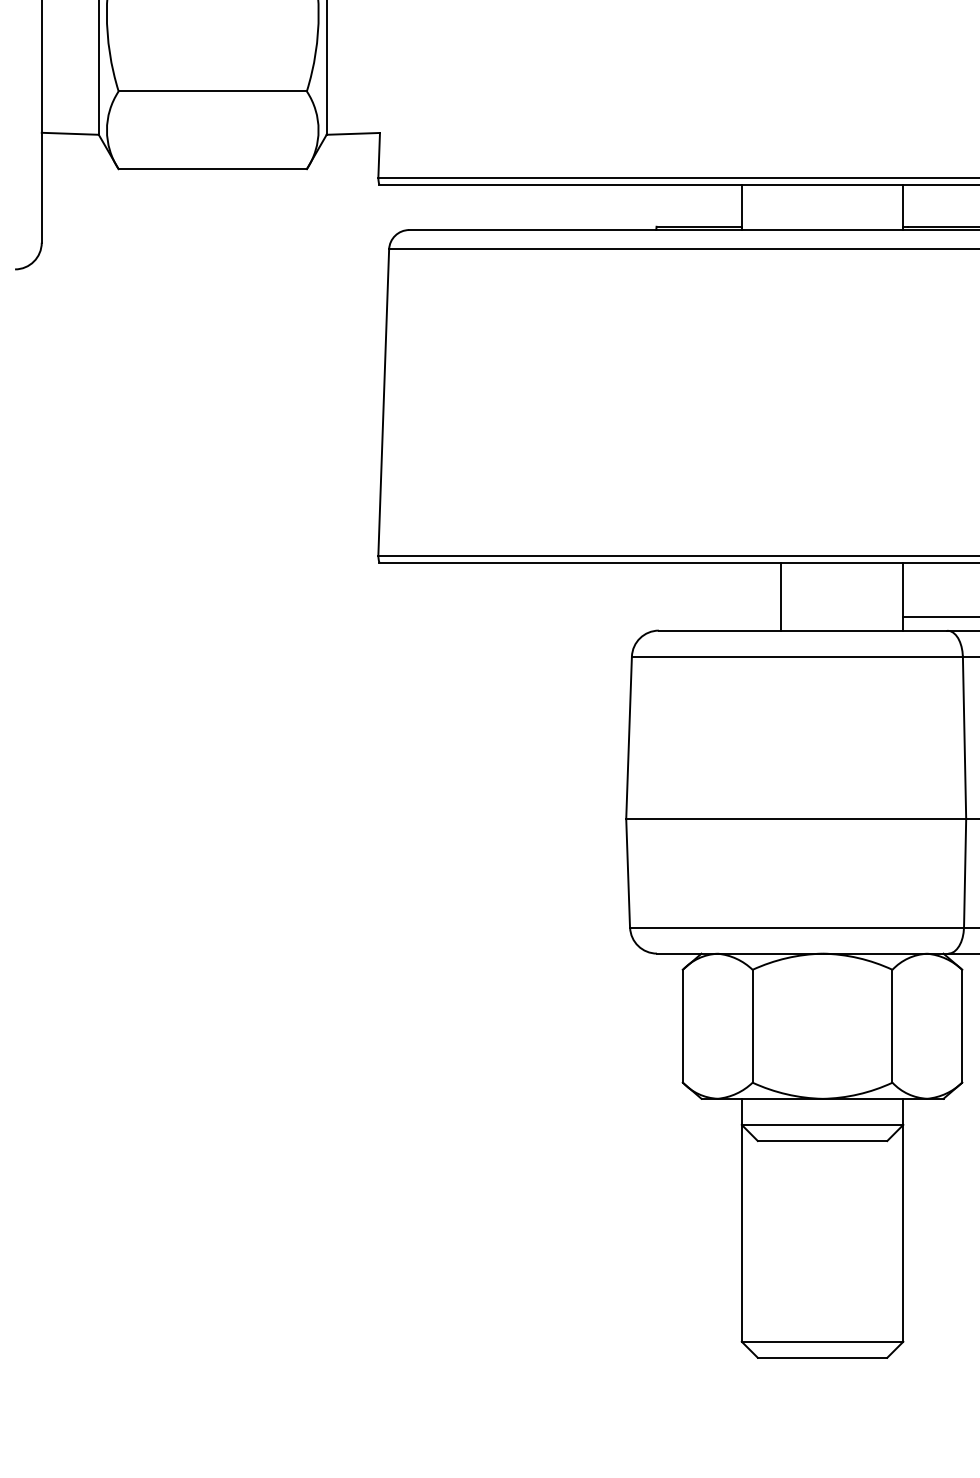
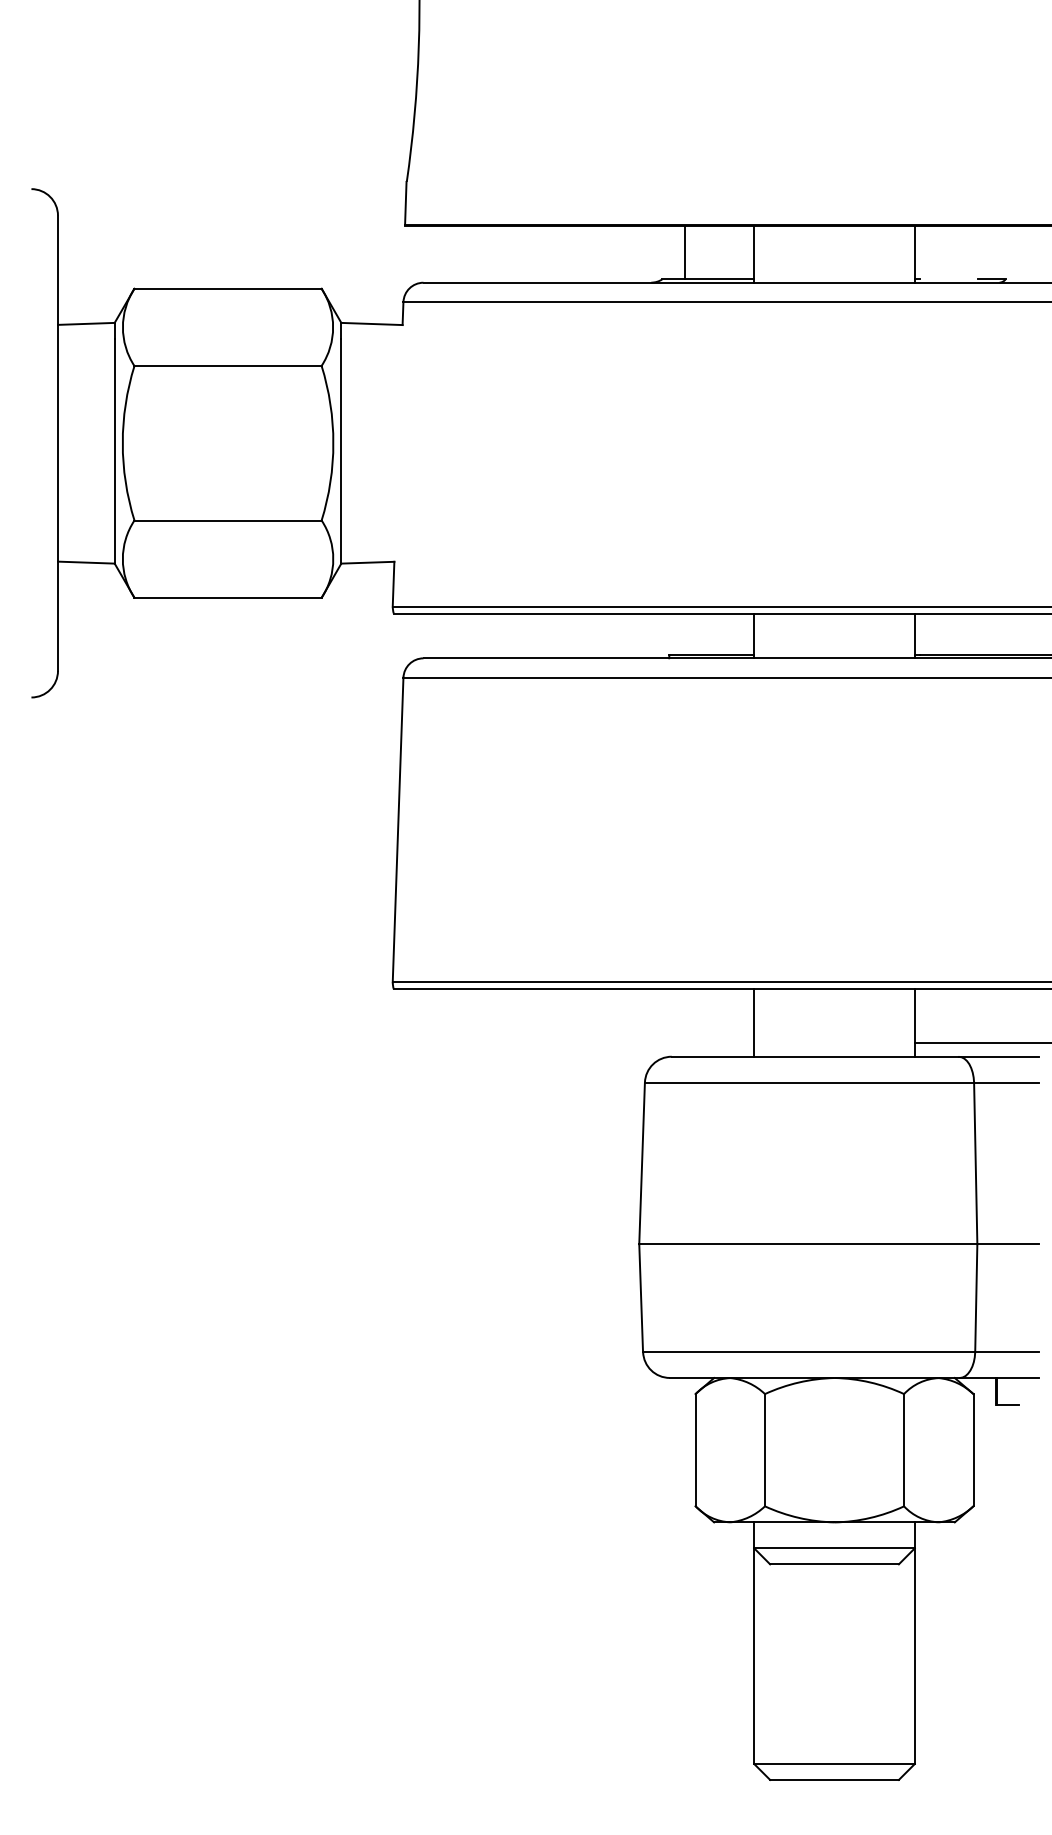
line: (781, 596) -> (754, 1022), moved

